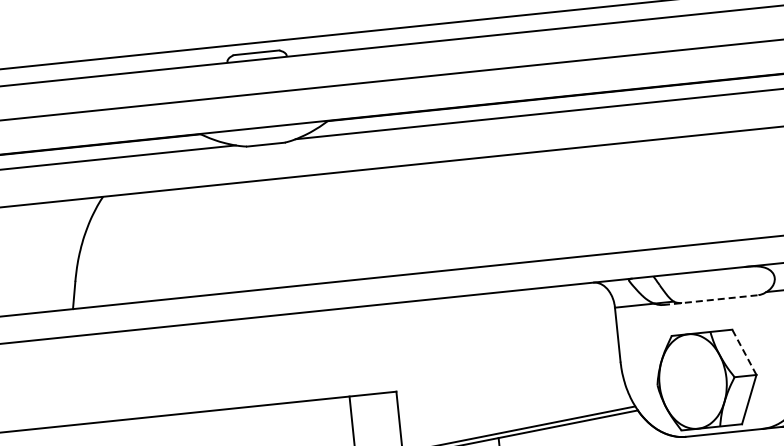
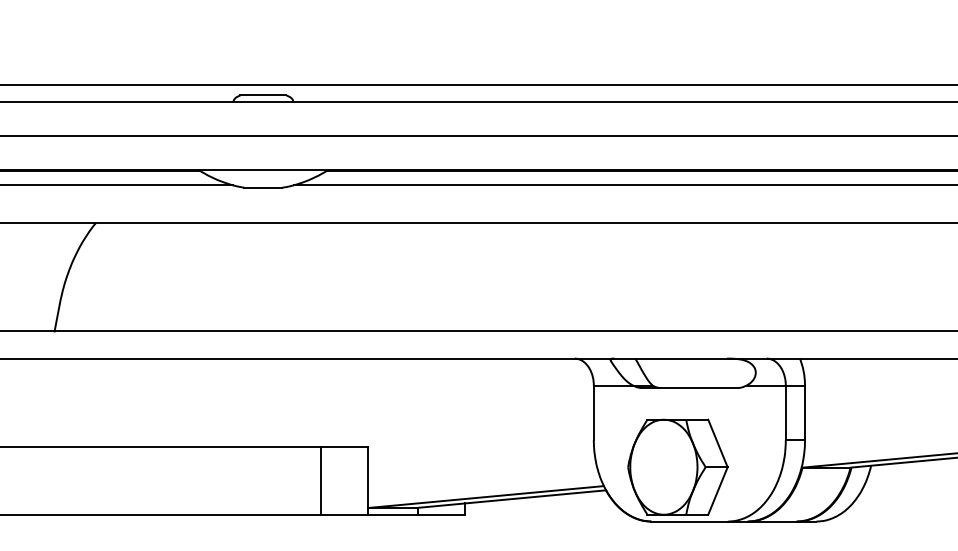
line: (710, 300) -> (689, 388), dashed -> solid
line: (743, 352) -> (717, 443), dashed -> solid

